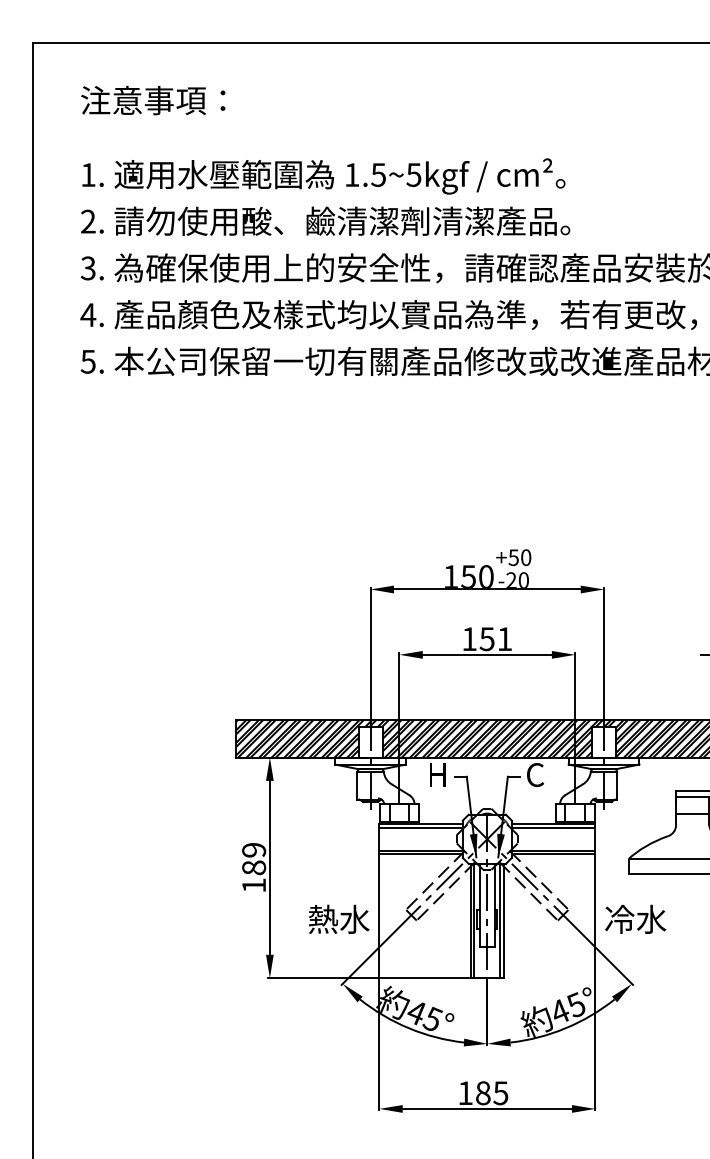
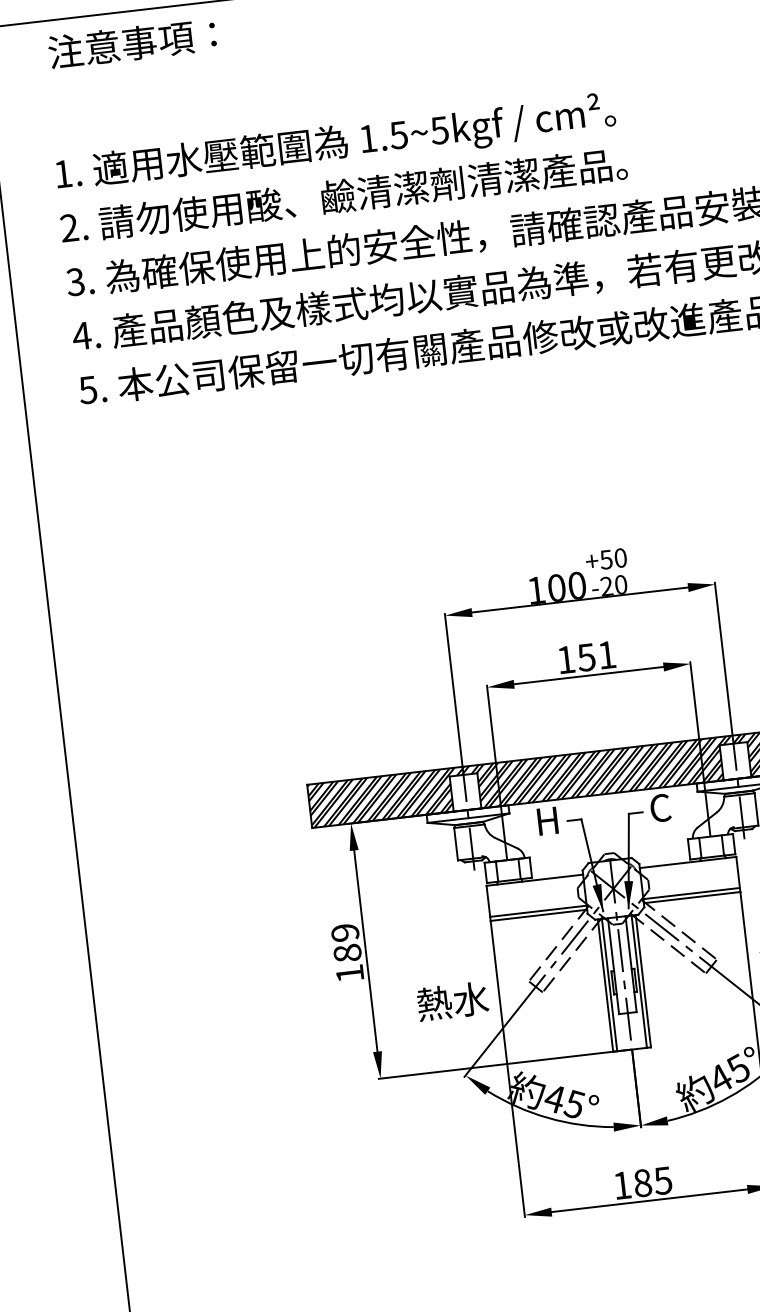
text: (153, 100) -> (132, 43), moved
text: (468, 576) -> (556, 587), 150 -> 100
line: (420, 827) -> (534, 884), removed
line: (553, 827) -> (688, 866), removed

